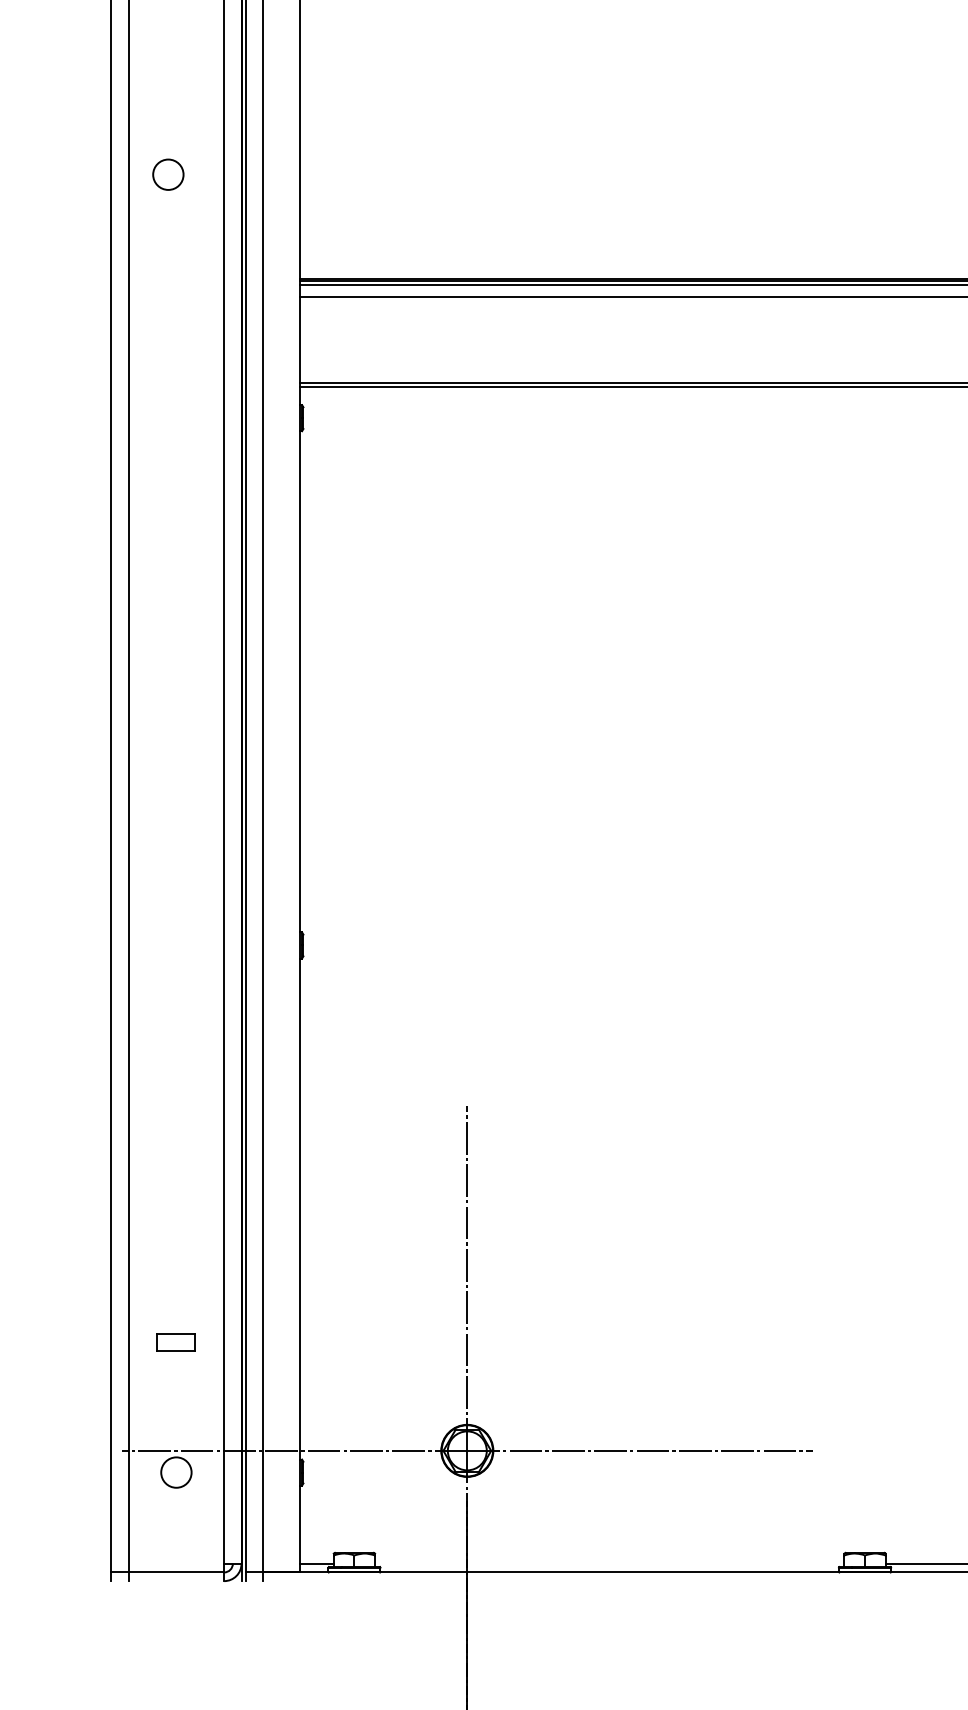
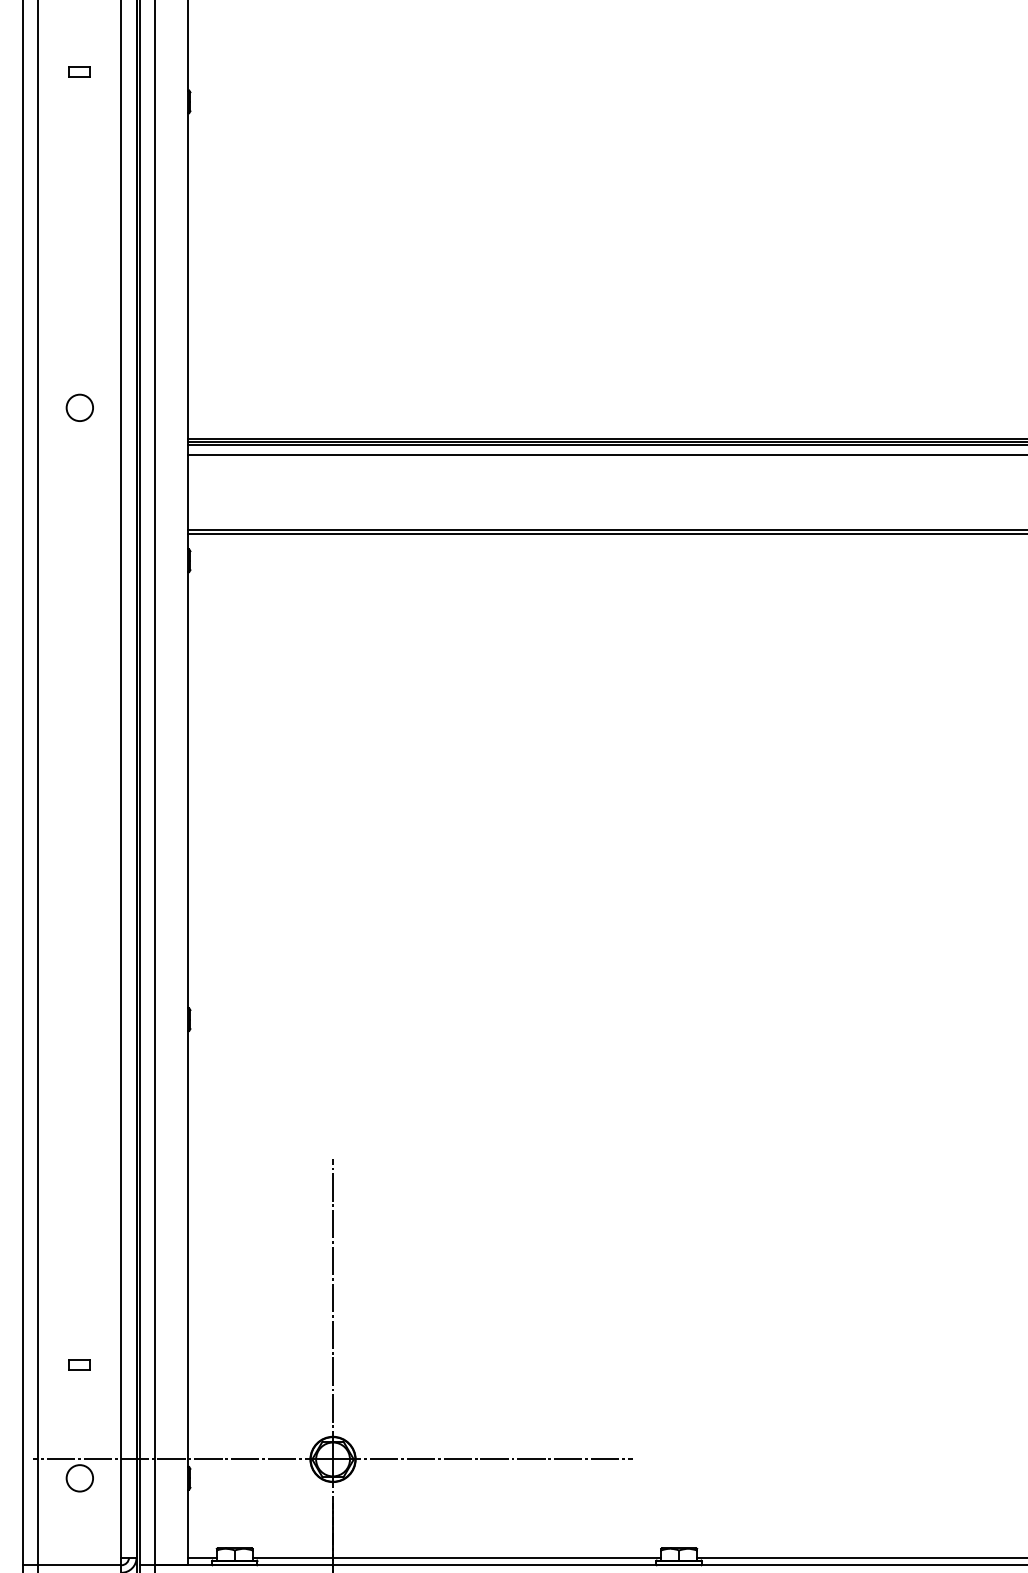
circle: (167, 174) -> (79, 407), moved
part: (175, 1341) -> (79, 1364), size x0.62
line: (609, 1563) -> (456, 1557), added

